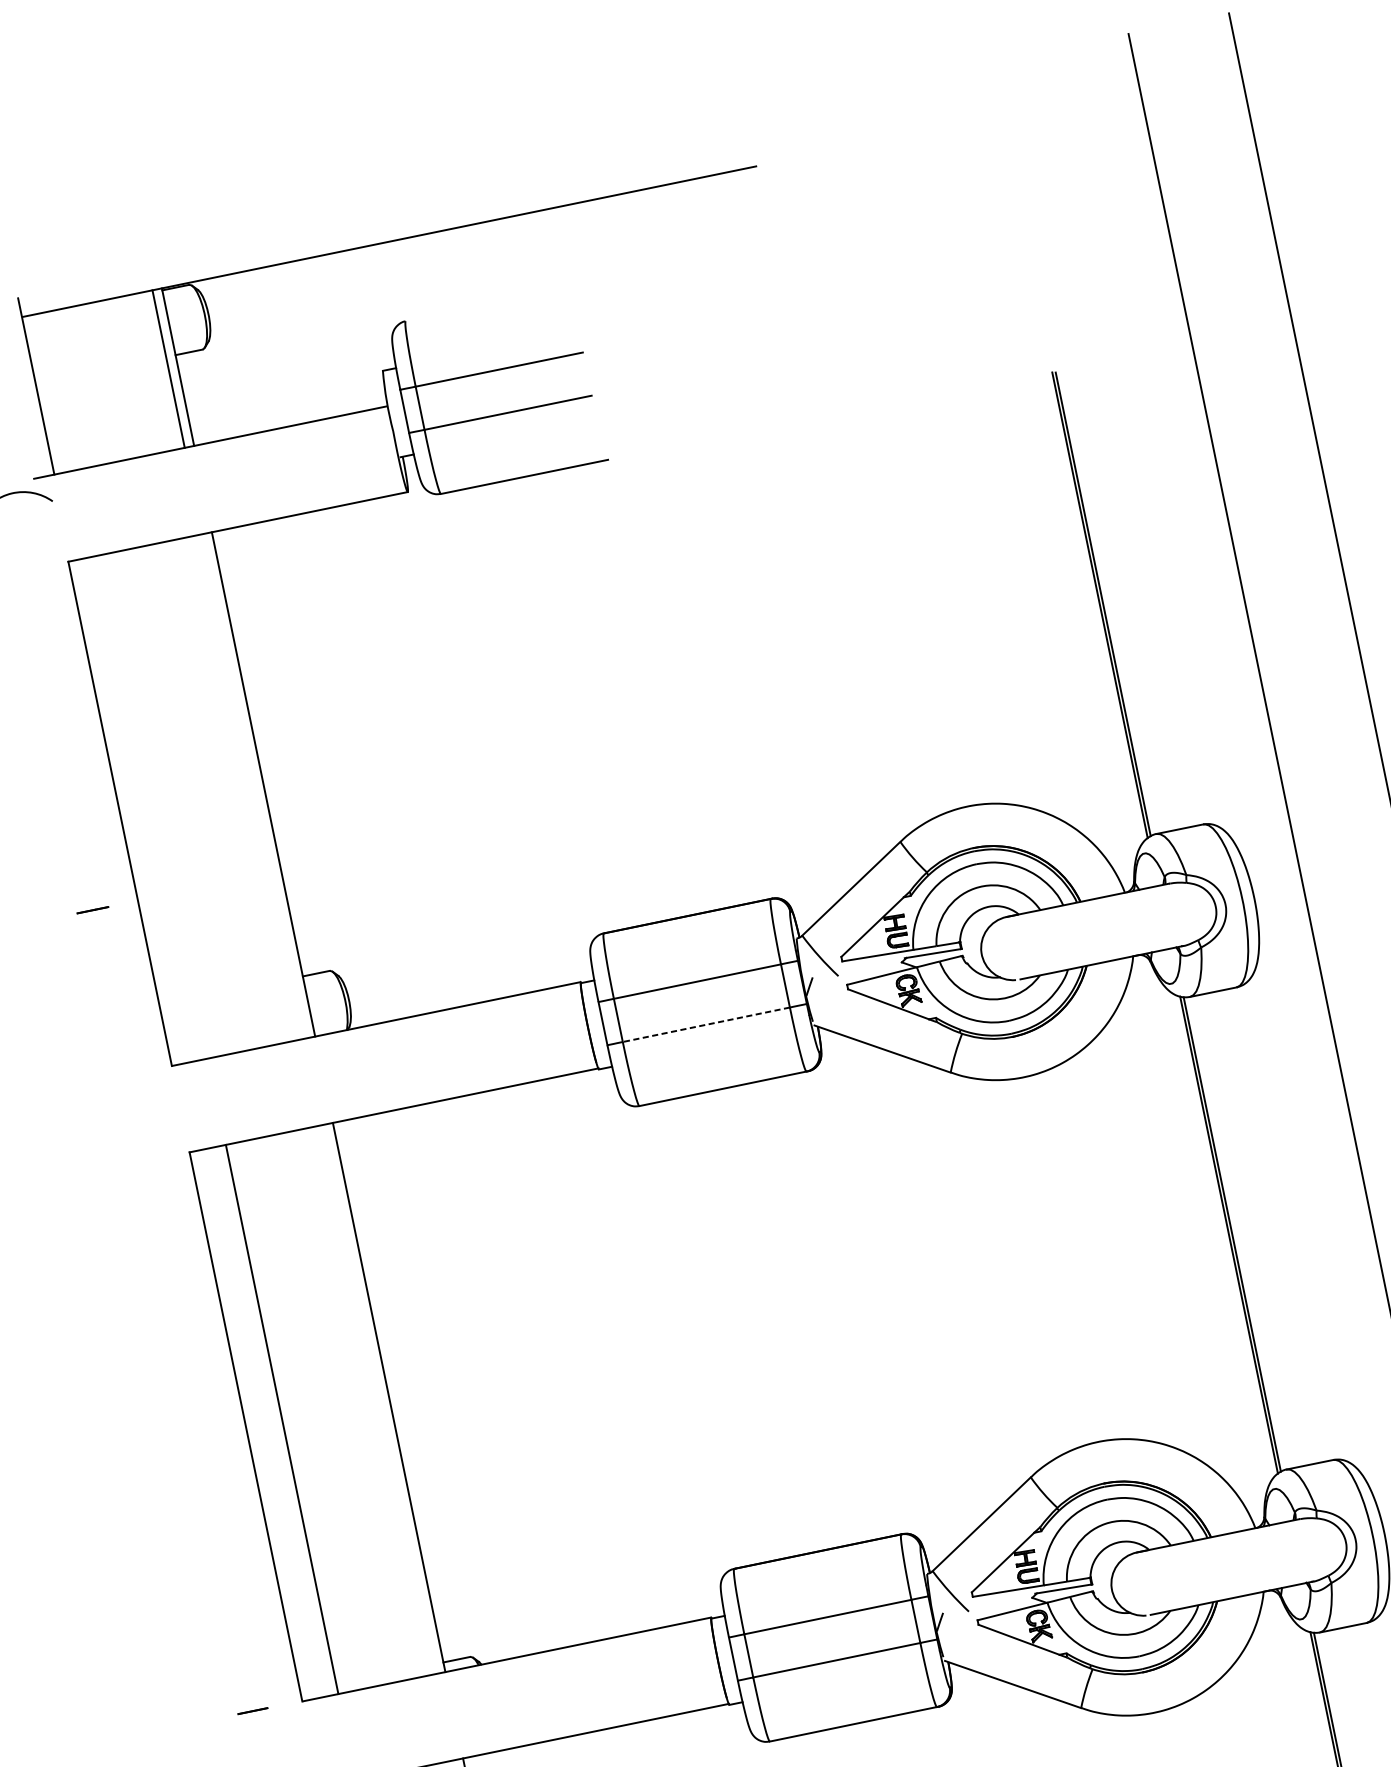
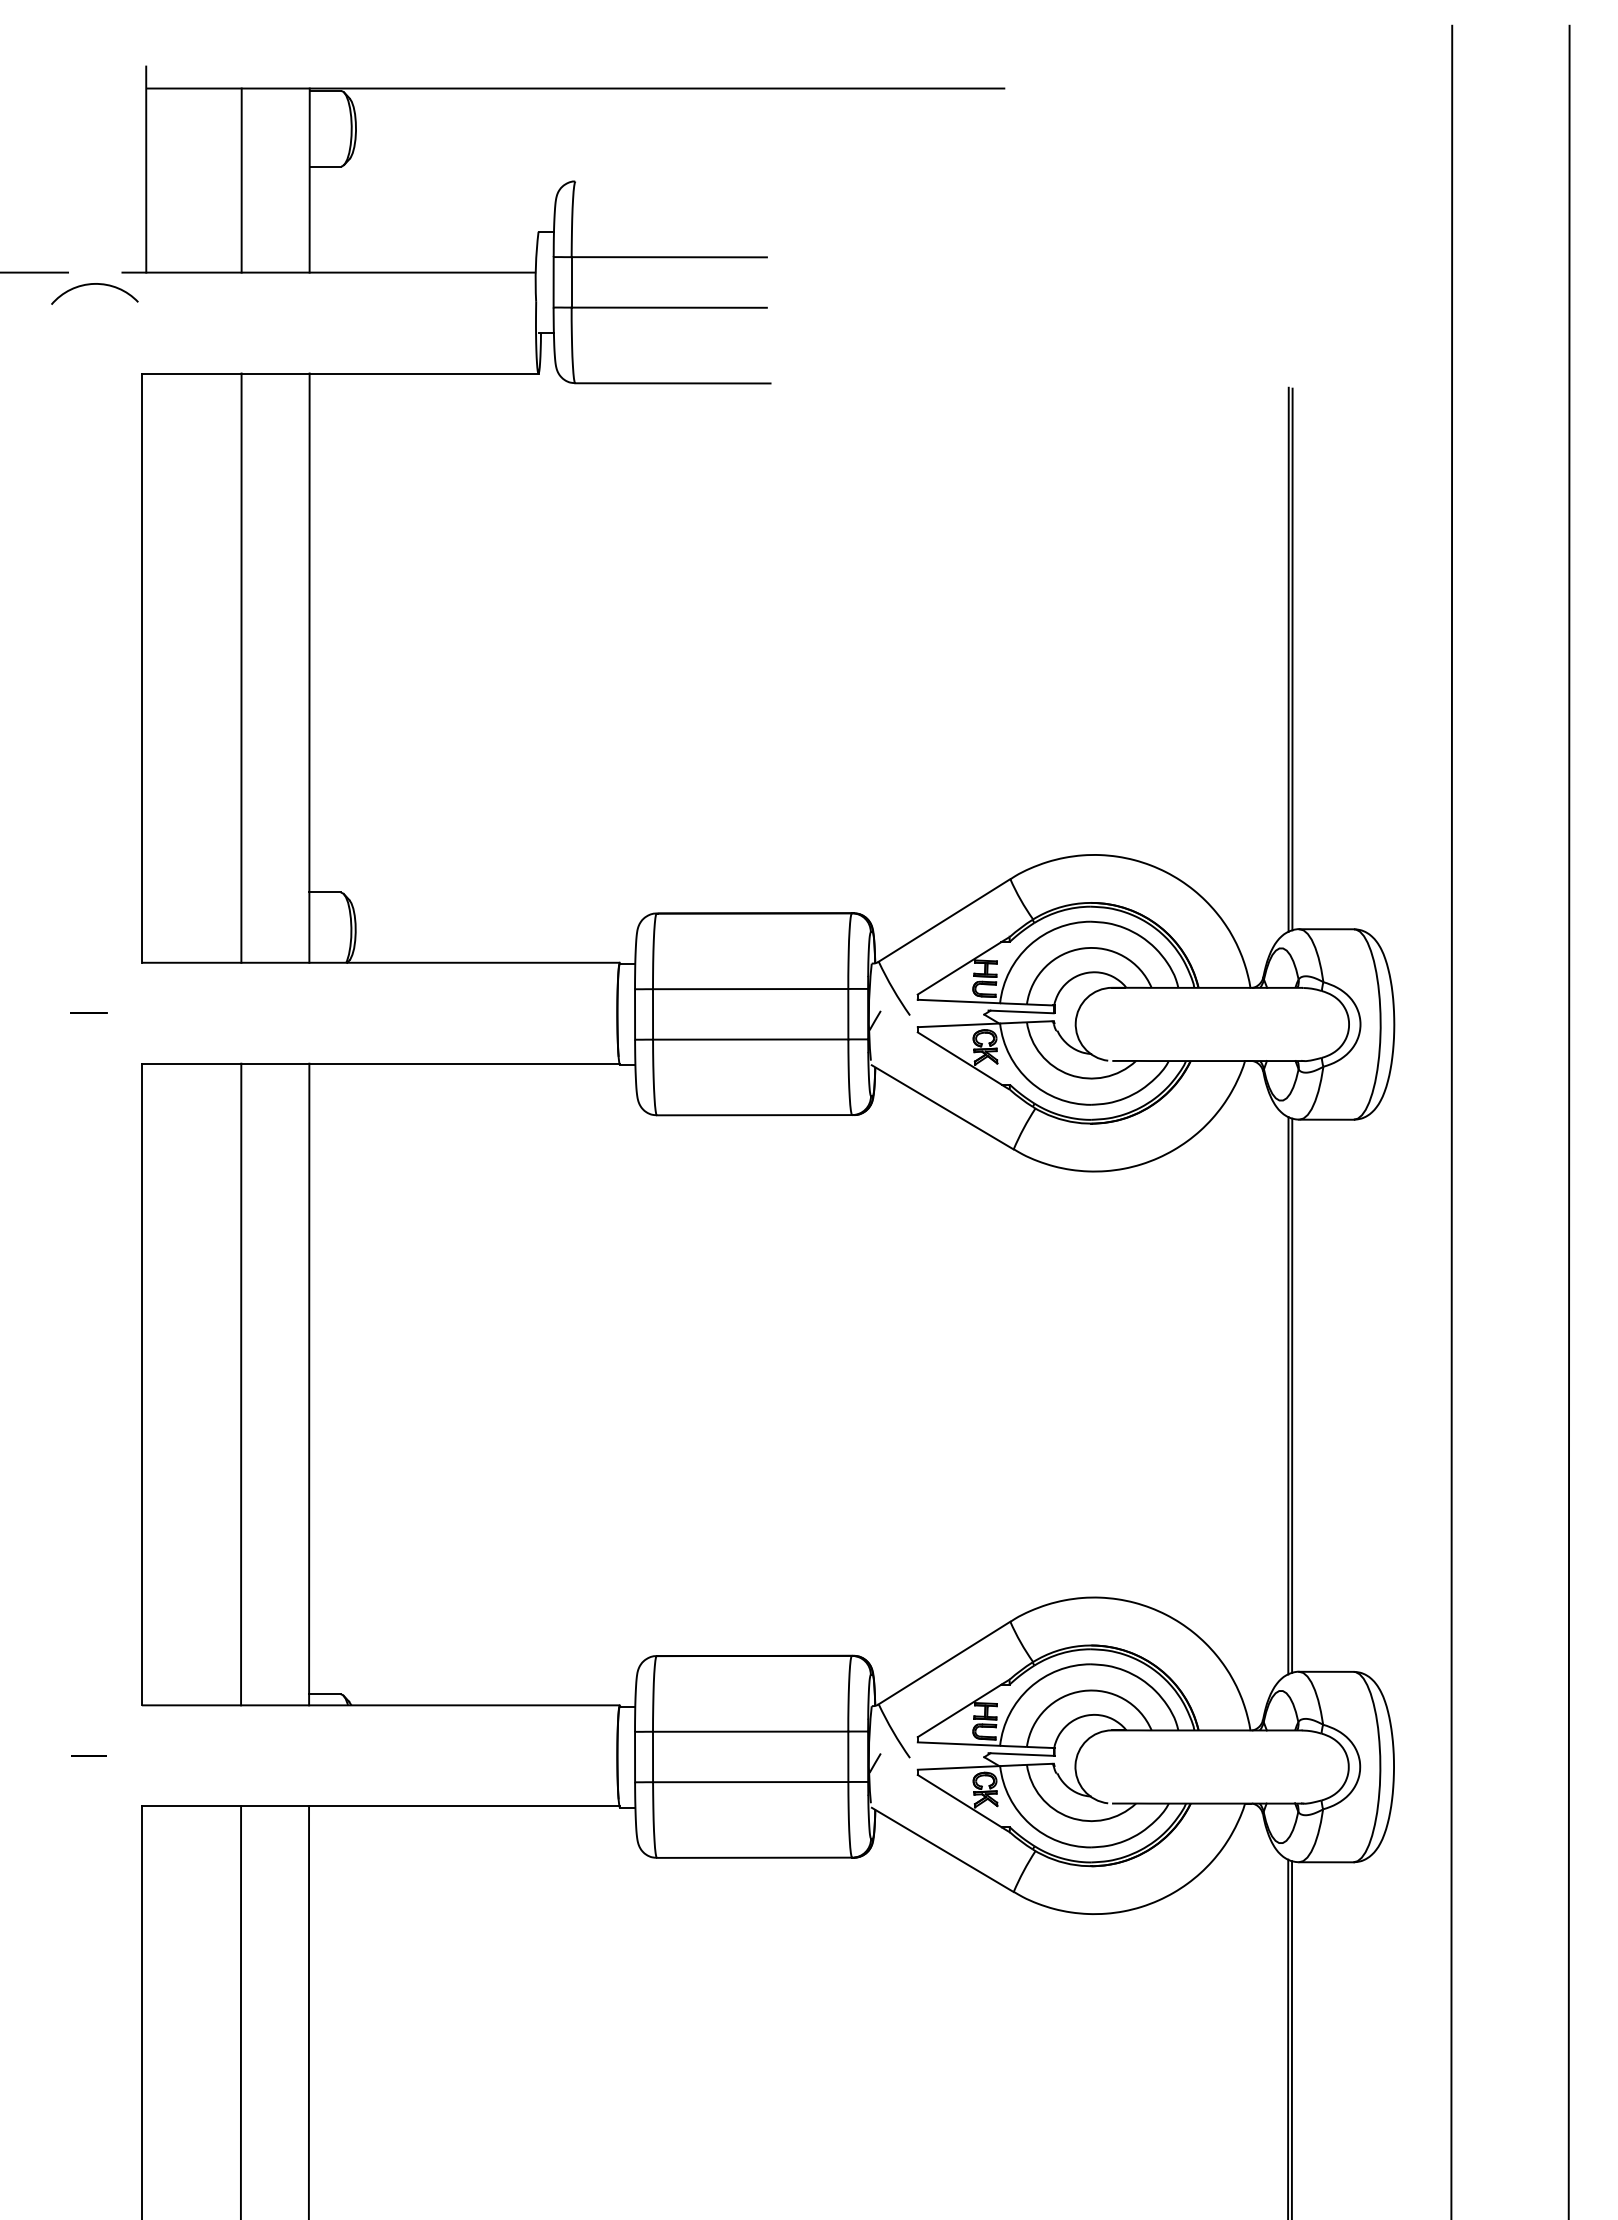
line: (168, 369) -> (241, 180), moved
line: (205, 795) -> (241, 667), added
line: (92, 910) -> (88, 1012), moved
line: (706, 1024) -> (750, 1039), dashed -> solid
line: (282, 1419) -> (241, 1384), moved
line: (252, 1711) -> (88, 1755), moved

